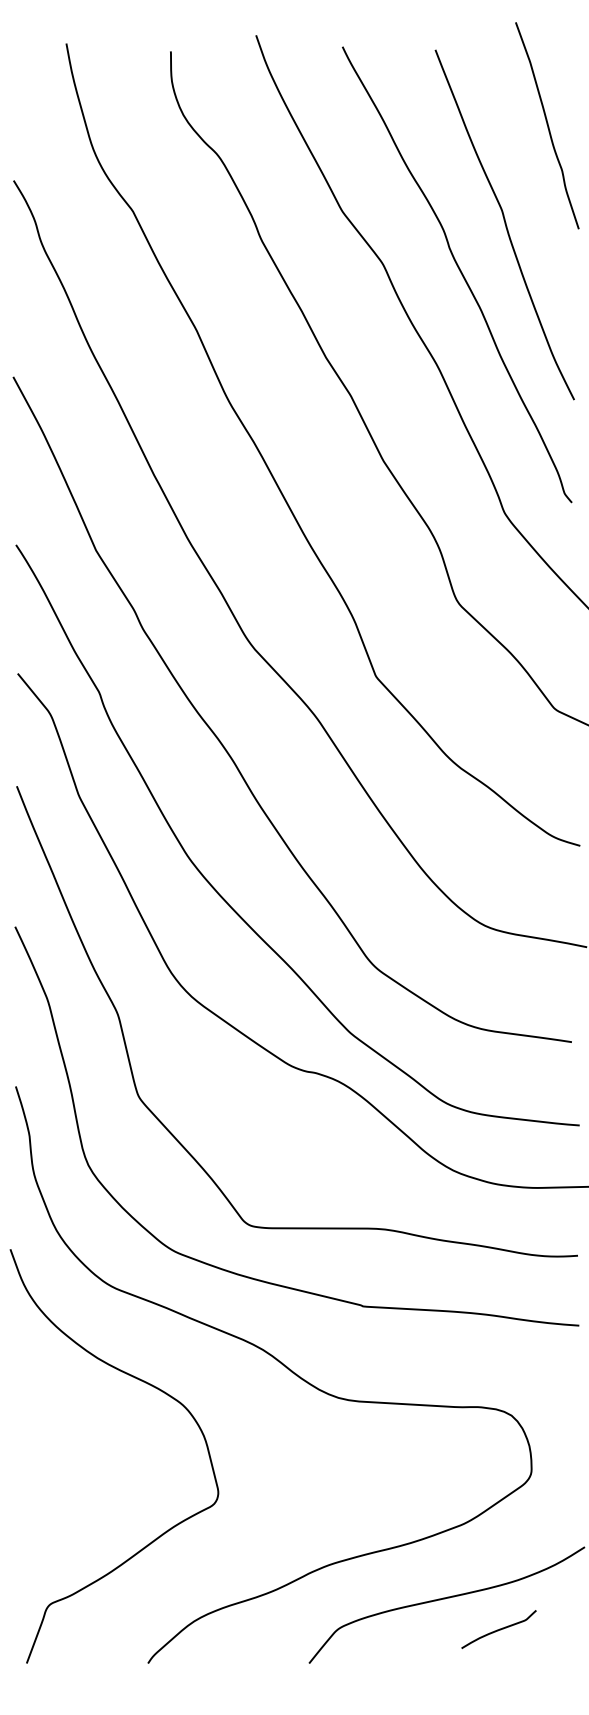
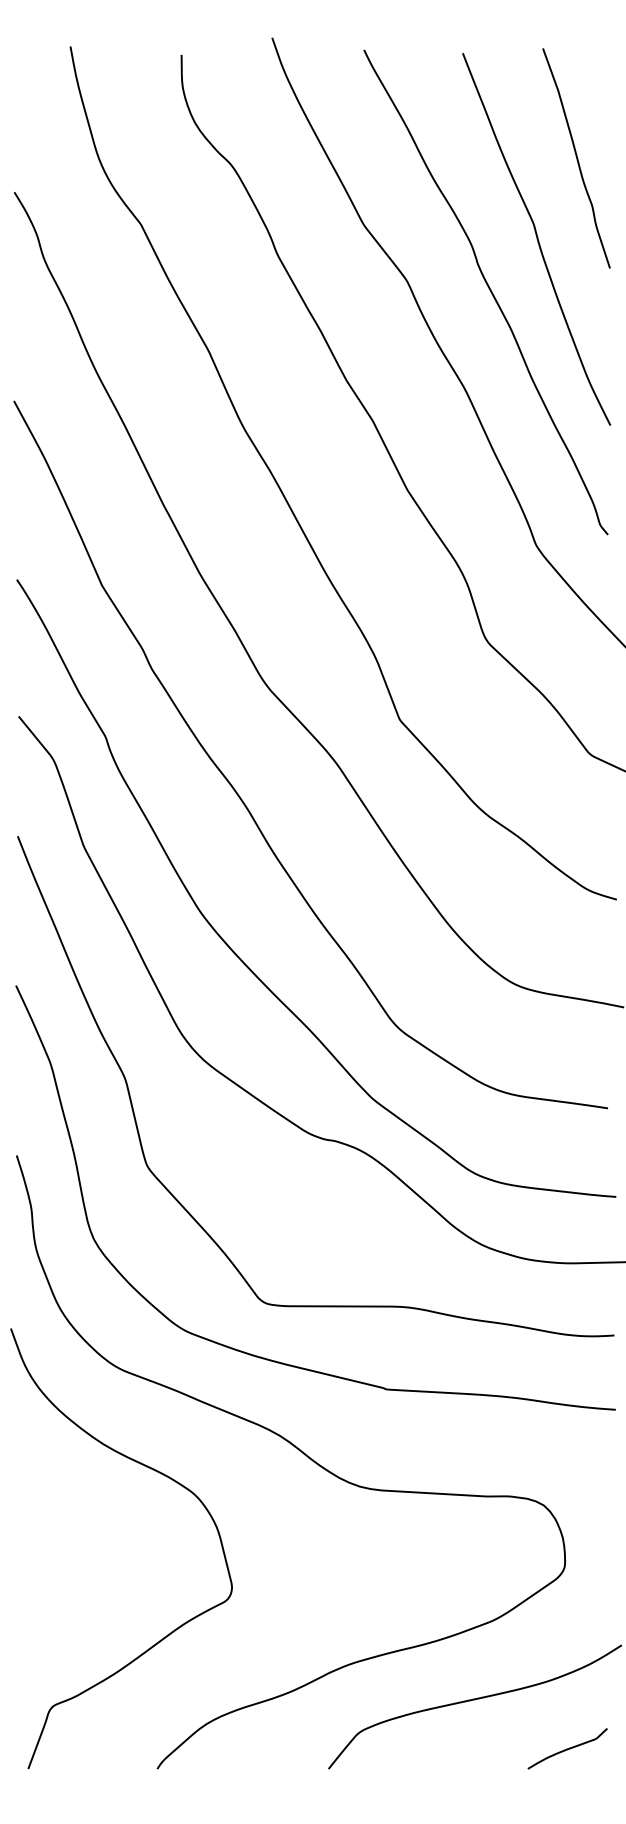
curve: (547, 125) -> (576, 158), moved
curve: (498, 1629) -> (567, 1748), moved

